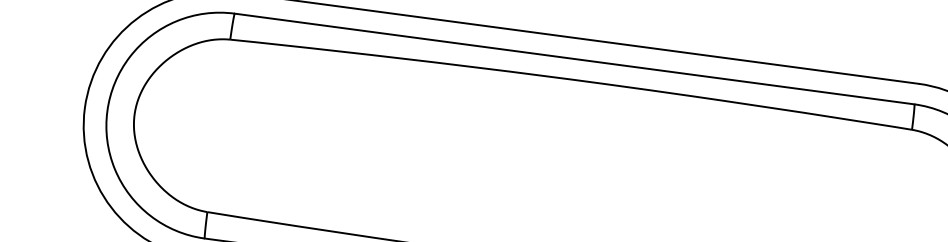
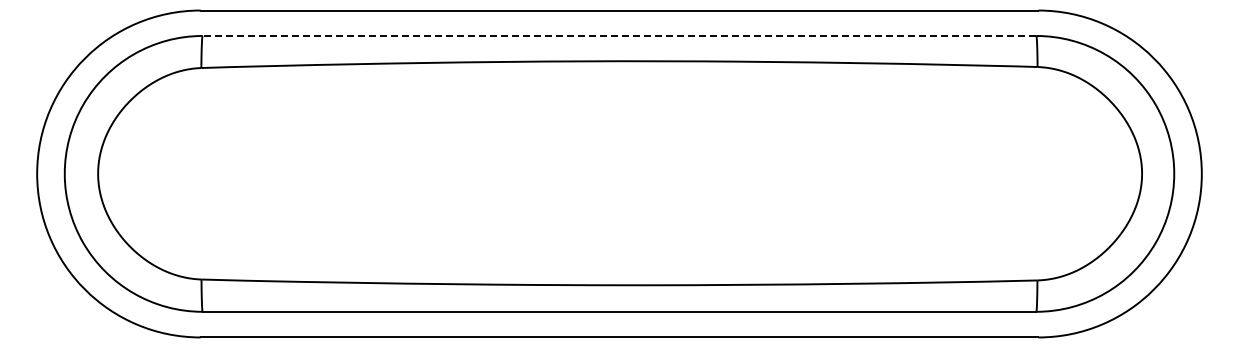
line: (574, 58) -> (619, 35), solid -> dashed

